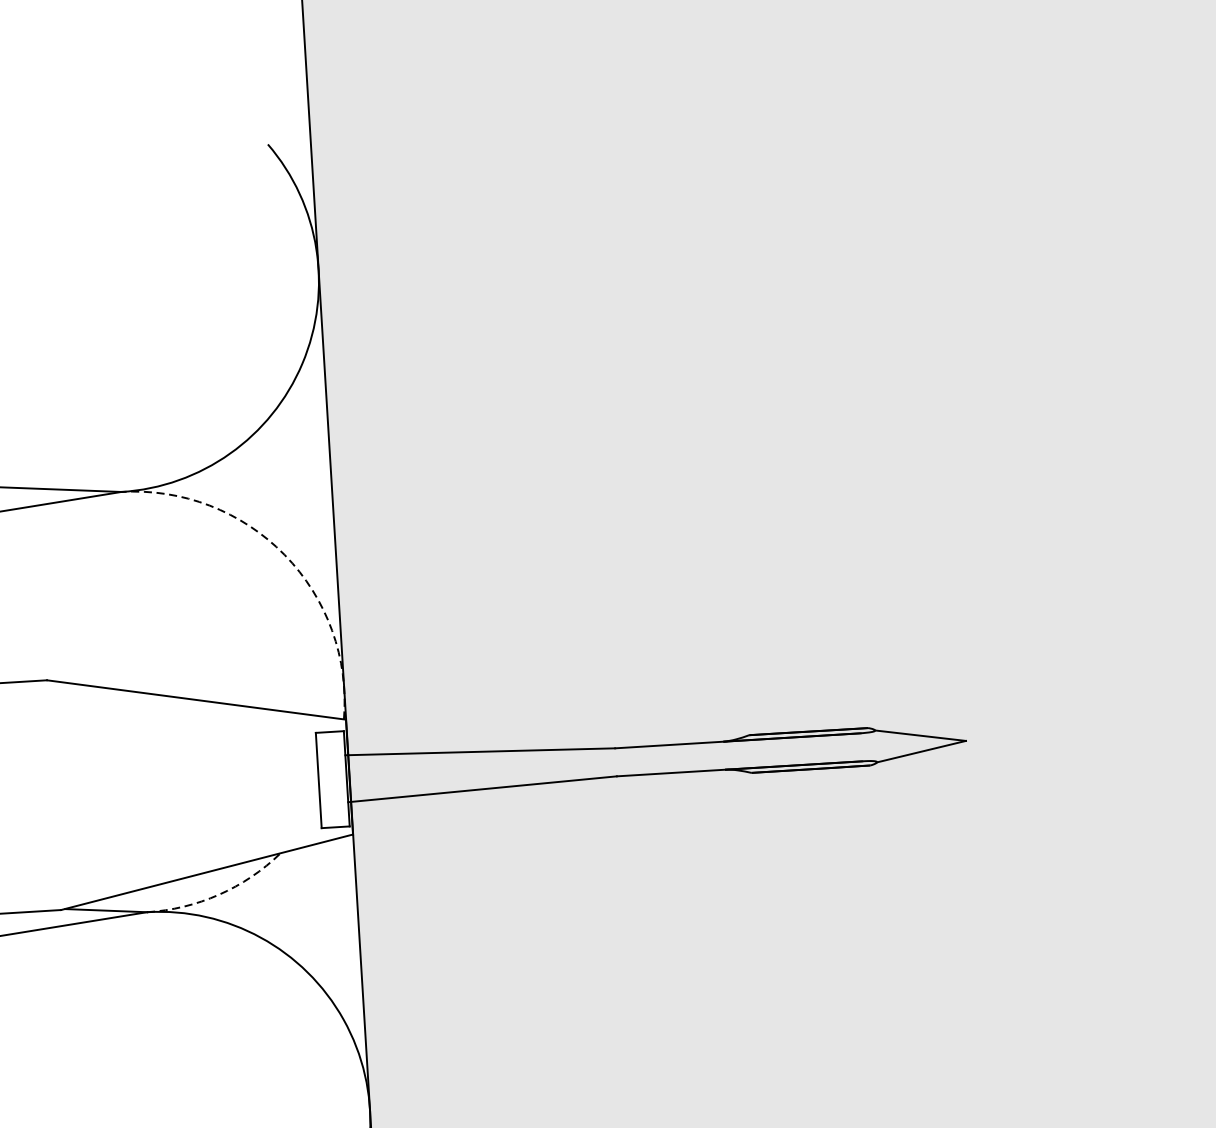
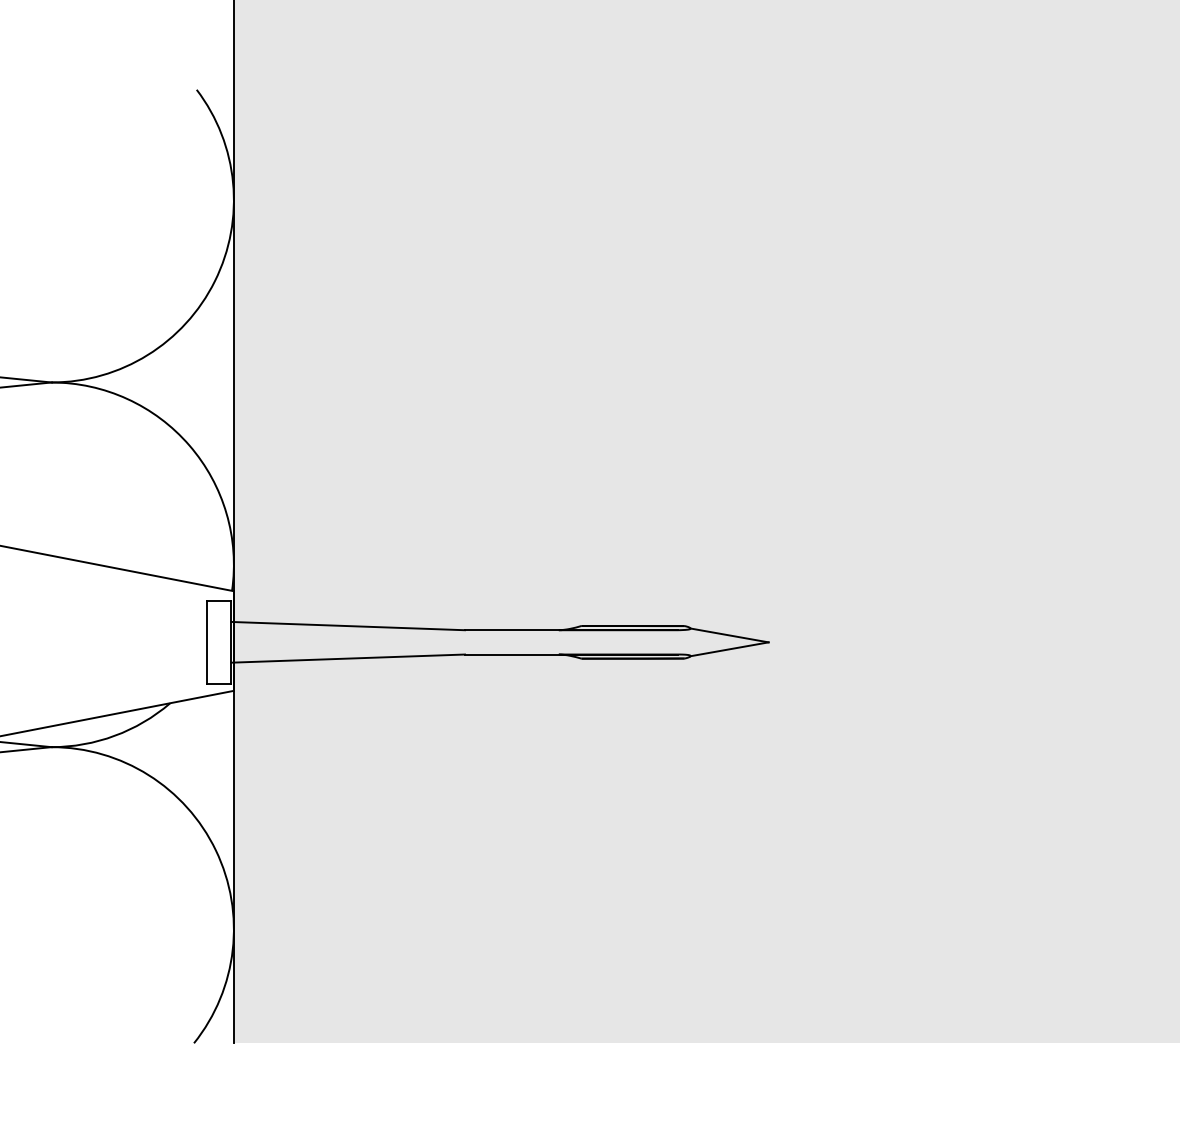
arc: (284, 554) -> (189, 445), dashed -> solid
arc: (218, 894) -> (114, 735), dashed -> solid

